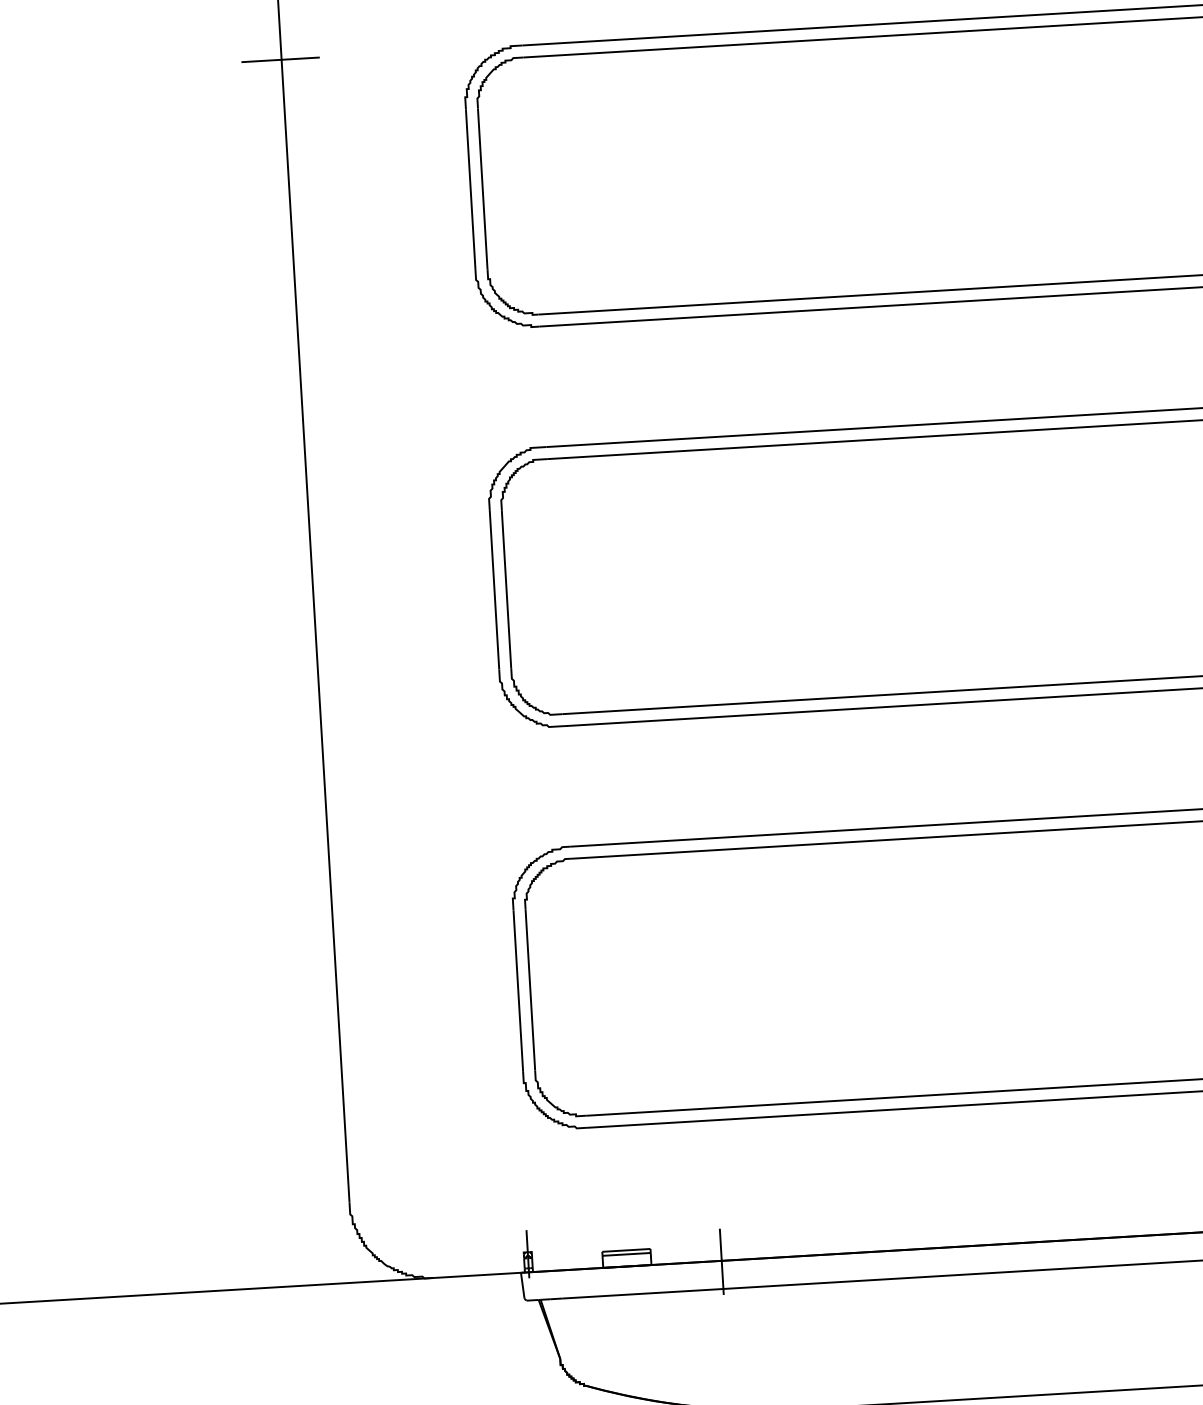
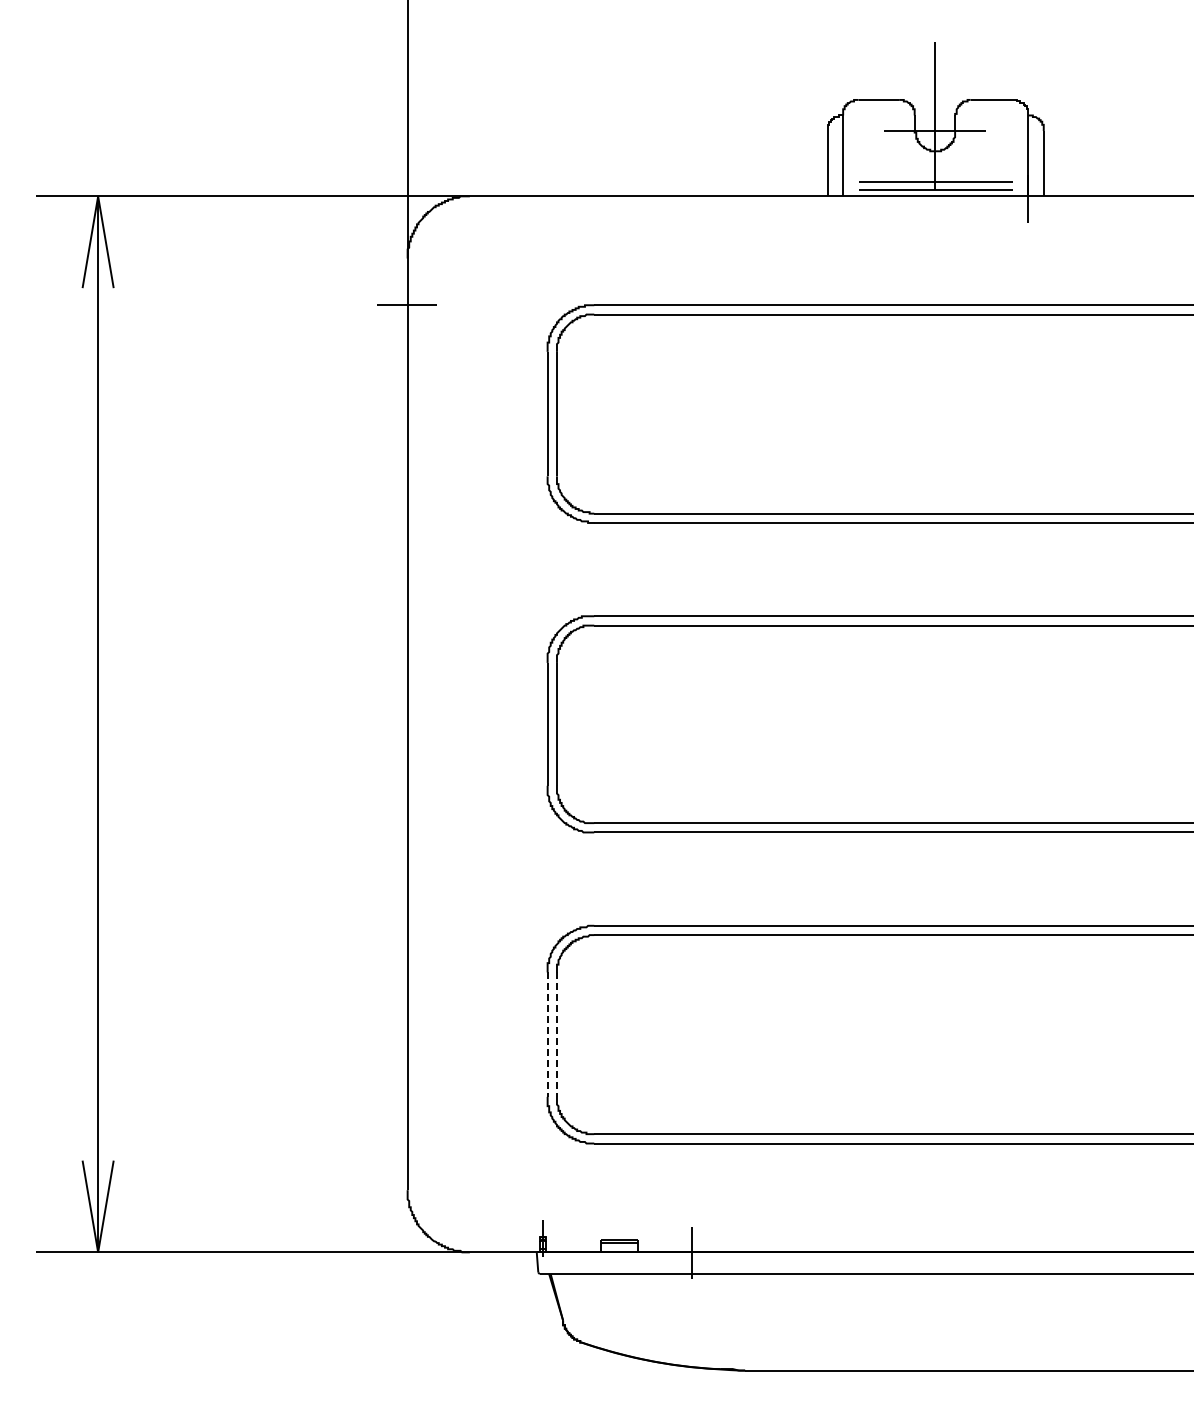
line: (518, 991) -> (547, 1035), solid -> dashed
line: (529, 991) -> (556, 1035), solid -> dashed

